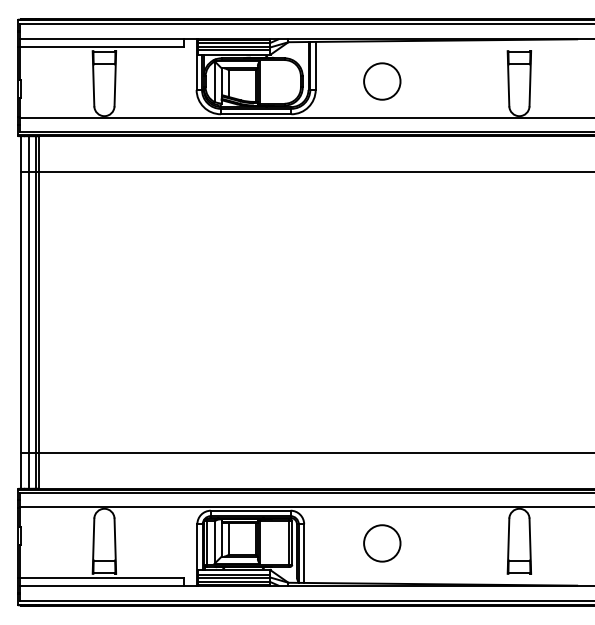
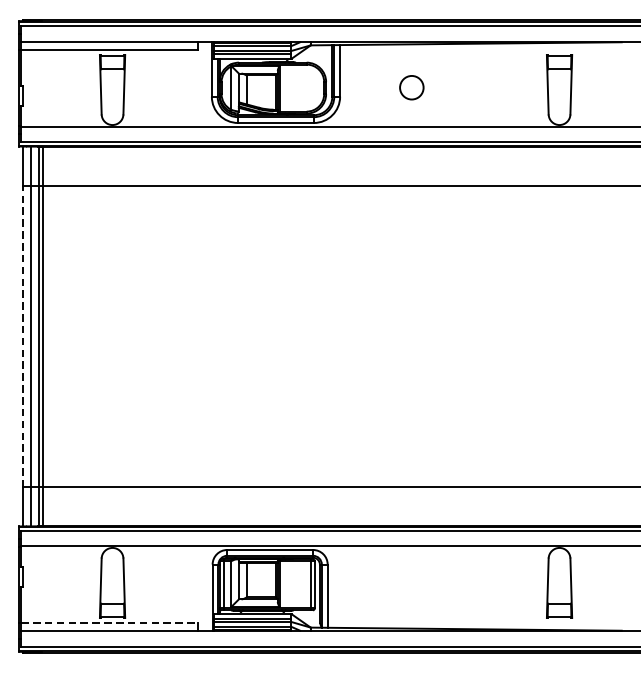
circle: (382, 81) -> (412, 87), size x0.6
line: (21, 312) -> (23, 336), solid -> dashed
circle: (382, 543) -> (412, 585), removed
line: (102, 578) -> (110, 623), solid -> dashed

